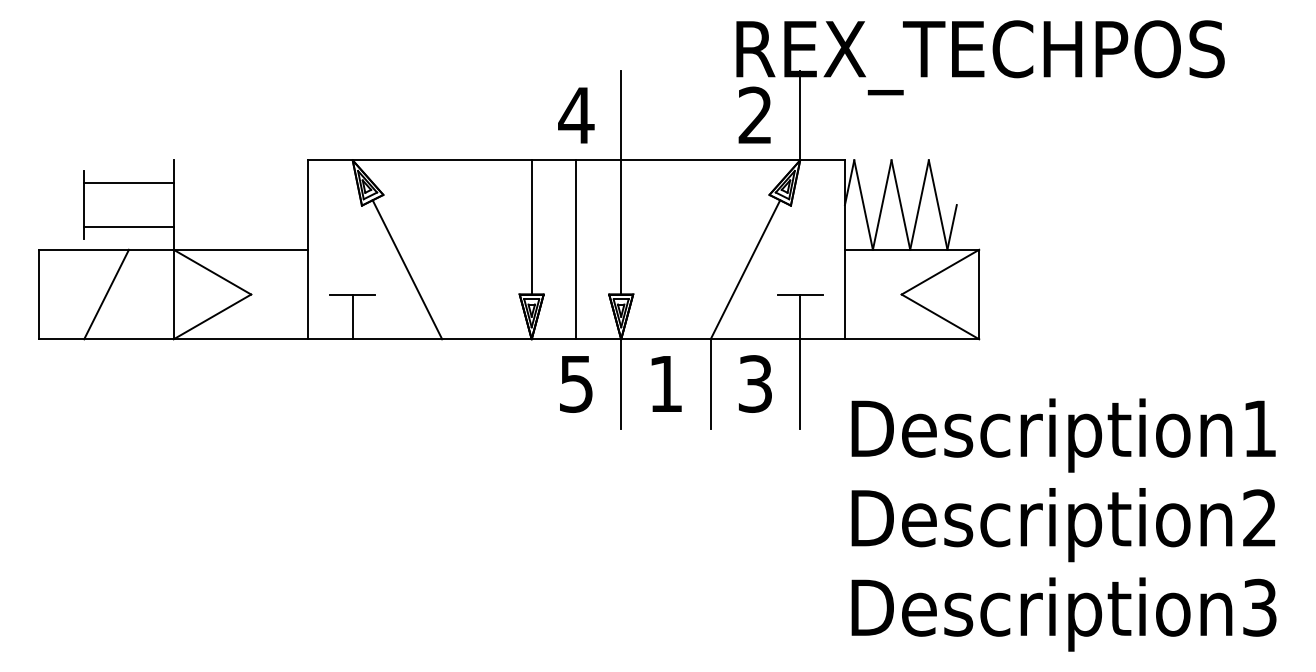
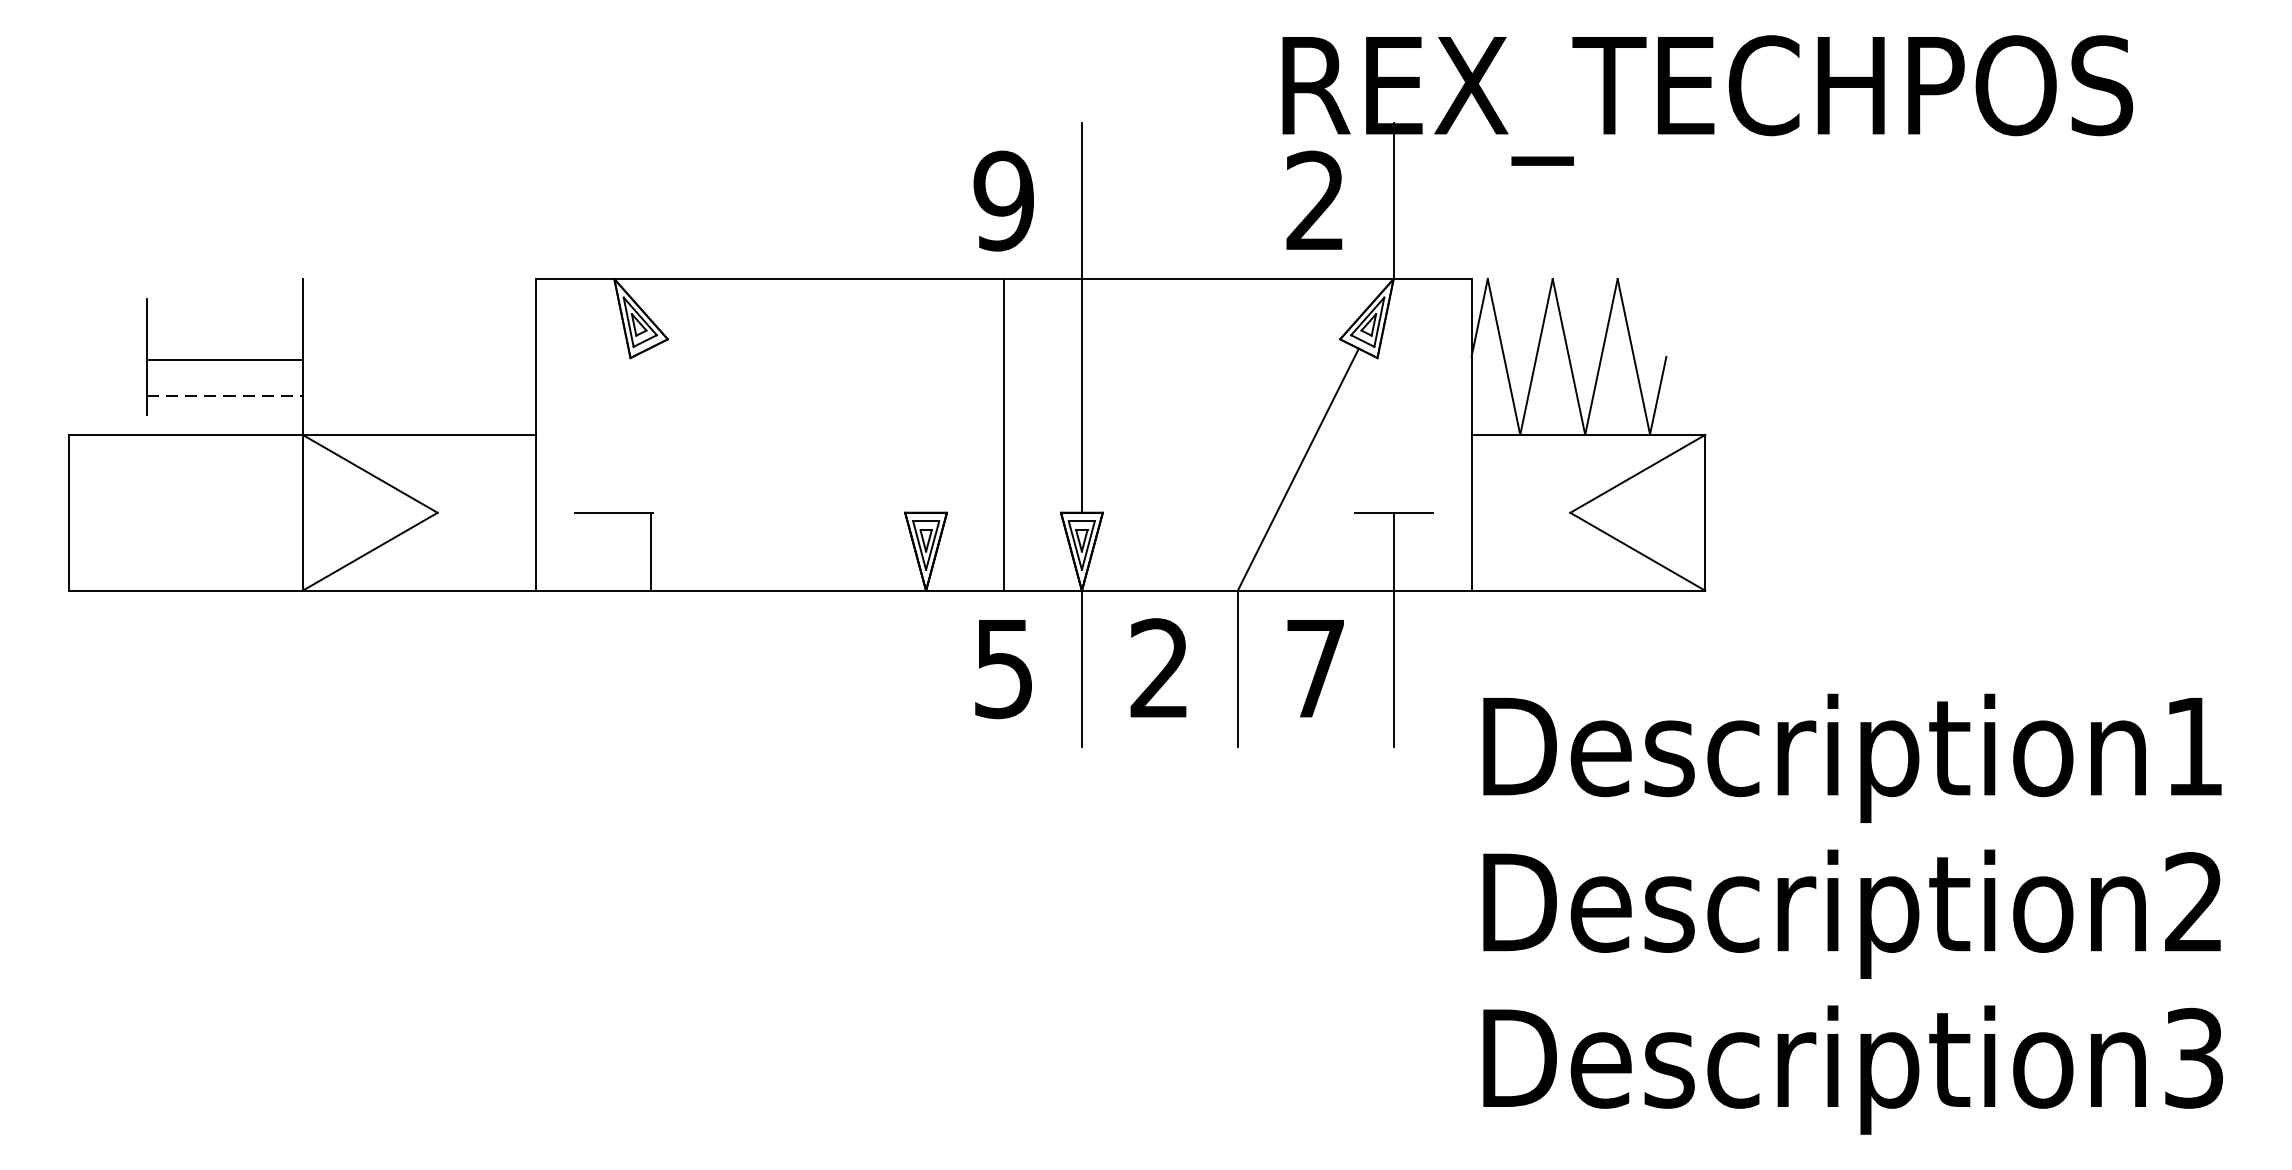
text: (576, 115) -> (1004, 201), 4 -> 9
line: (128, 182) -> (223, 359), moved
line: (128, 227) -> (223, 396), solid -> dashed
line: (531, 227) -> (925, 396), removed
line: (407, 269) -> (709, 469), removed
line: (106, 294) -> (185, 512), removed
line: (352, 316) -> (650, 551), moved
text: (665, 383) -> (1159, 667), 1 -> 2
text: (754, 383) -> (1314, 667), 3 -> 7

